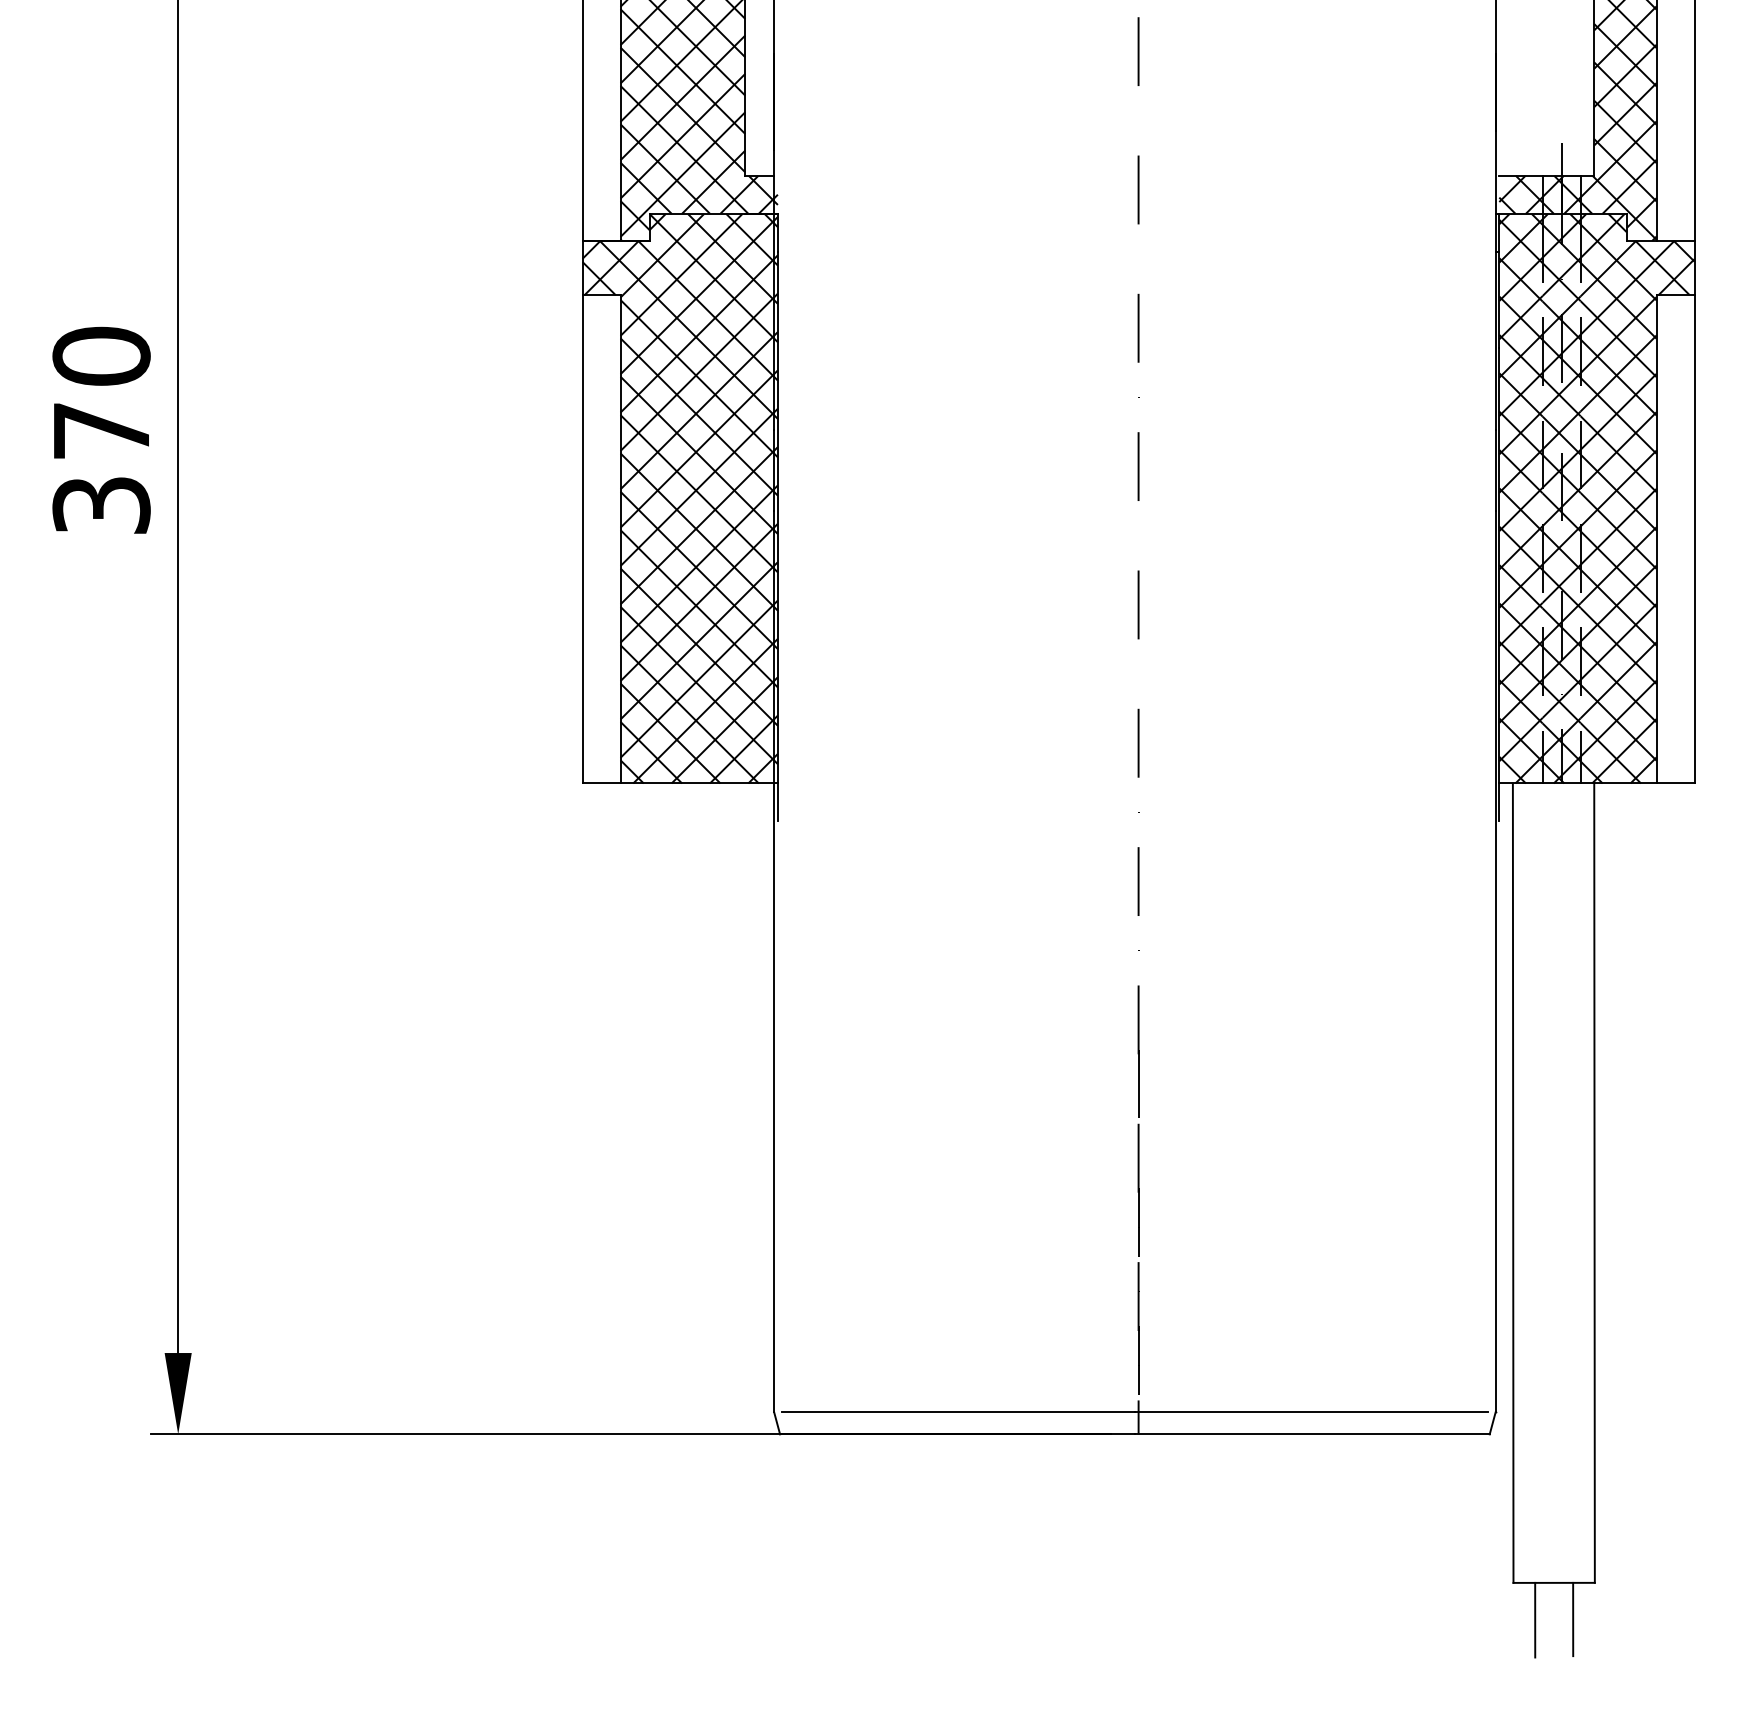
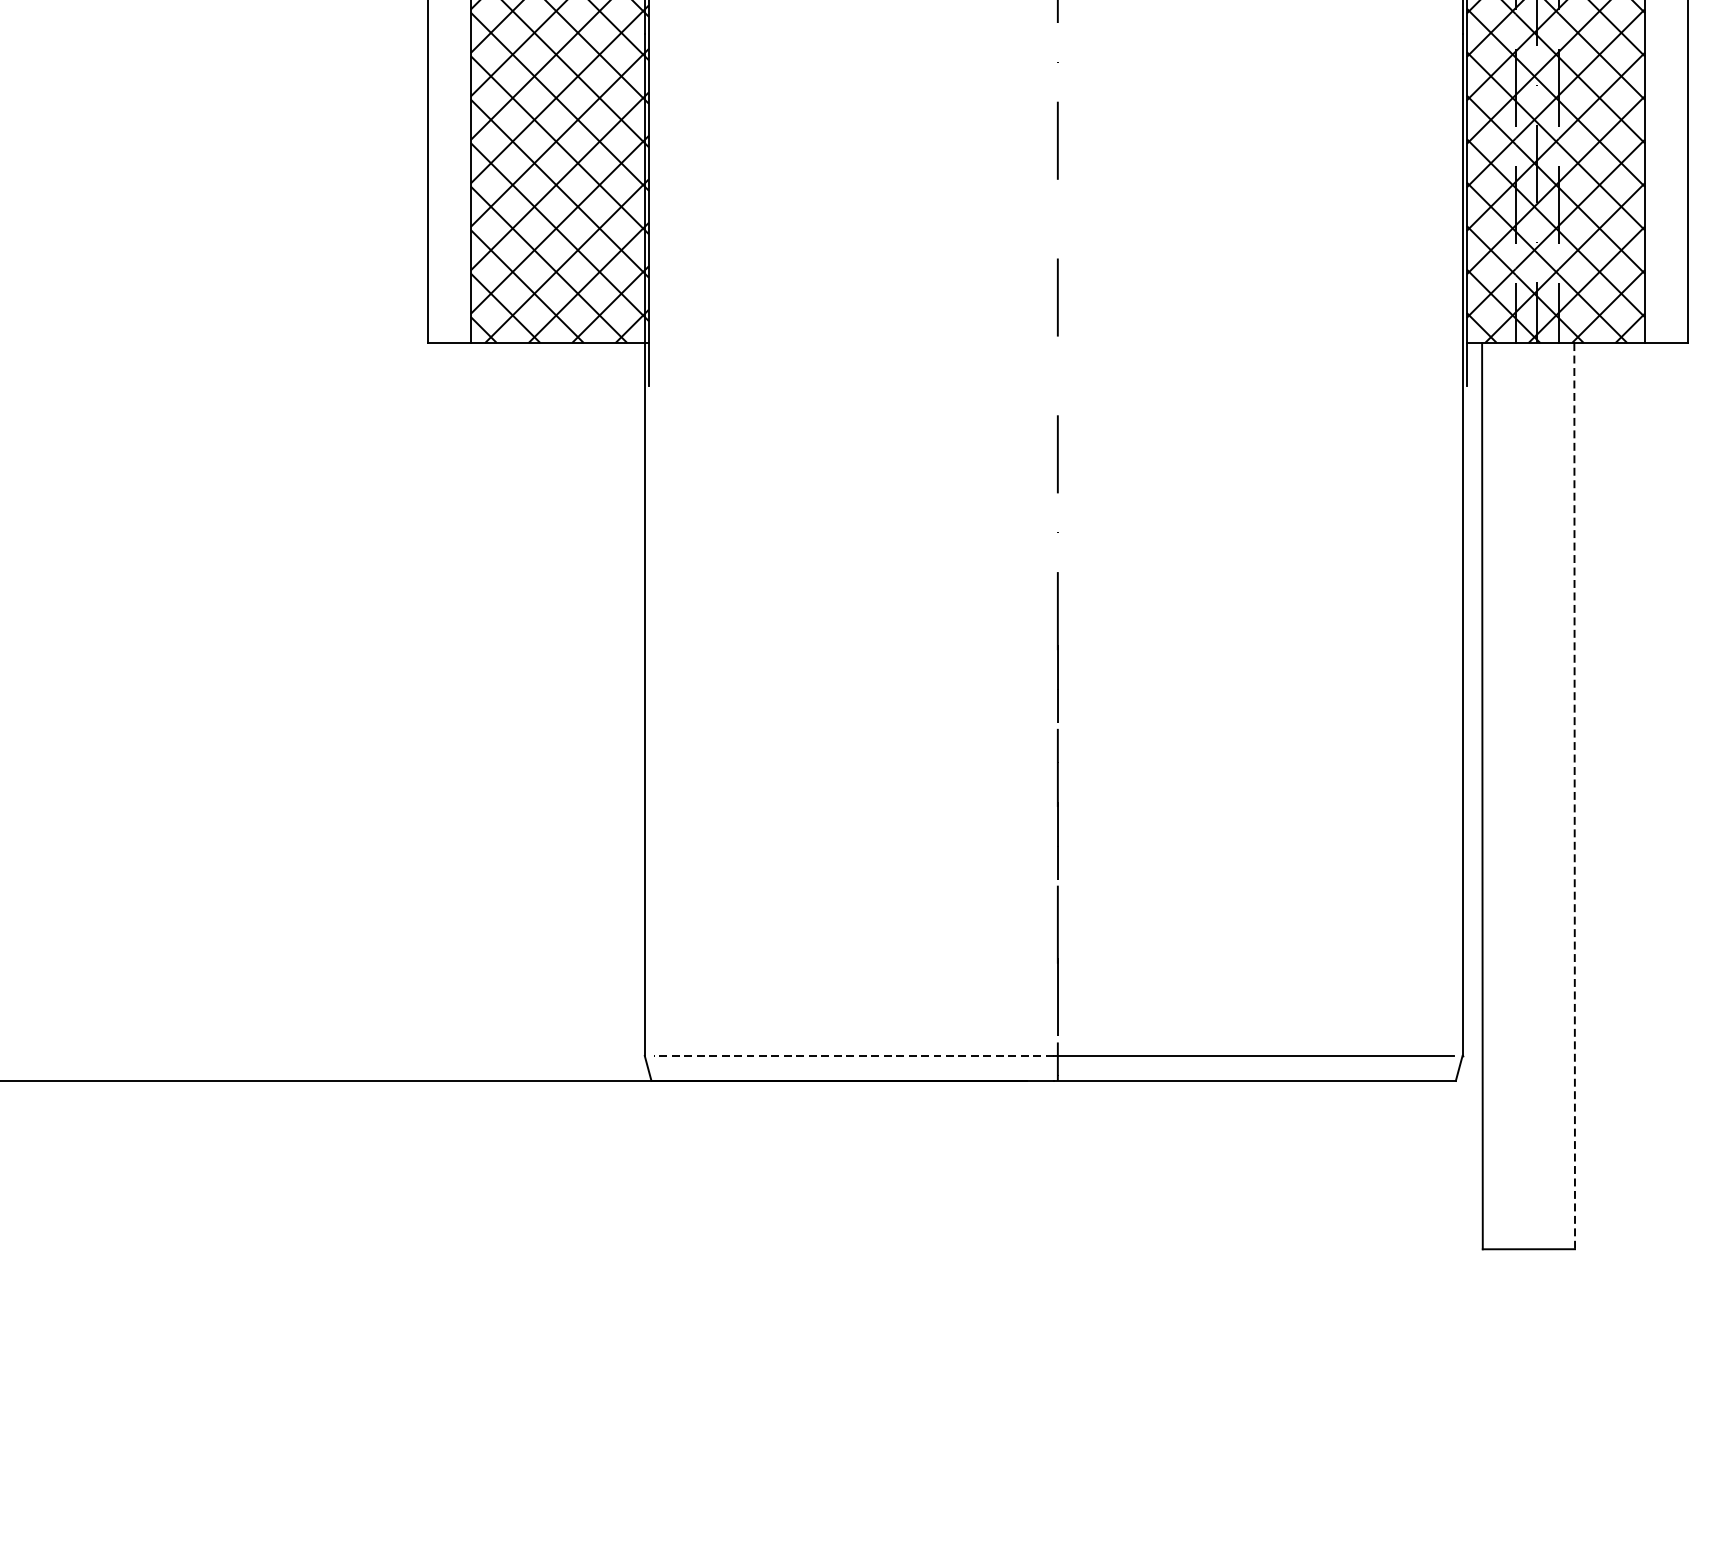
line: (1594, 1183) -> (1574, 796), solid -> dashed
line: (957, 1412) -> (852, 1056), solid -> dashed
line: (1535, 1619) -> (1507, 1290), removed
line: (1573, 1619) -> (1550, 1290), removed

